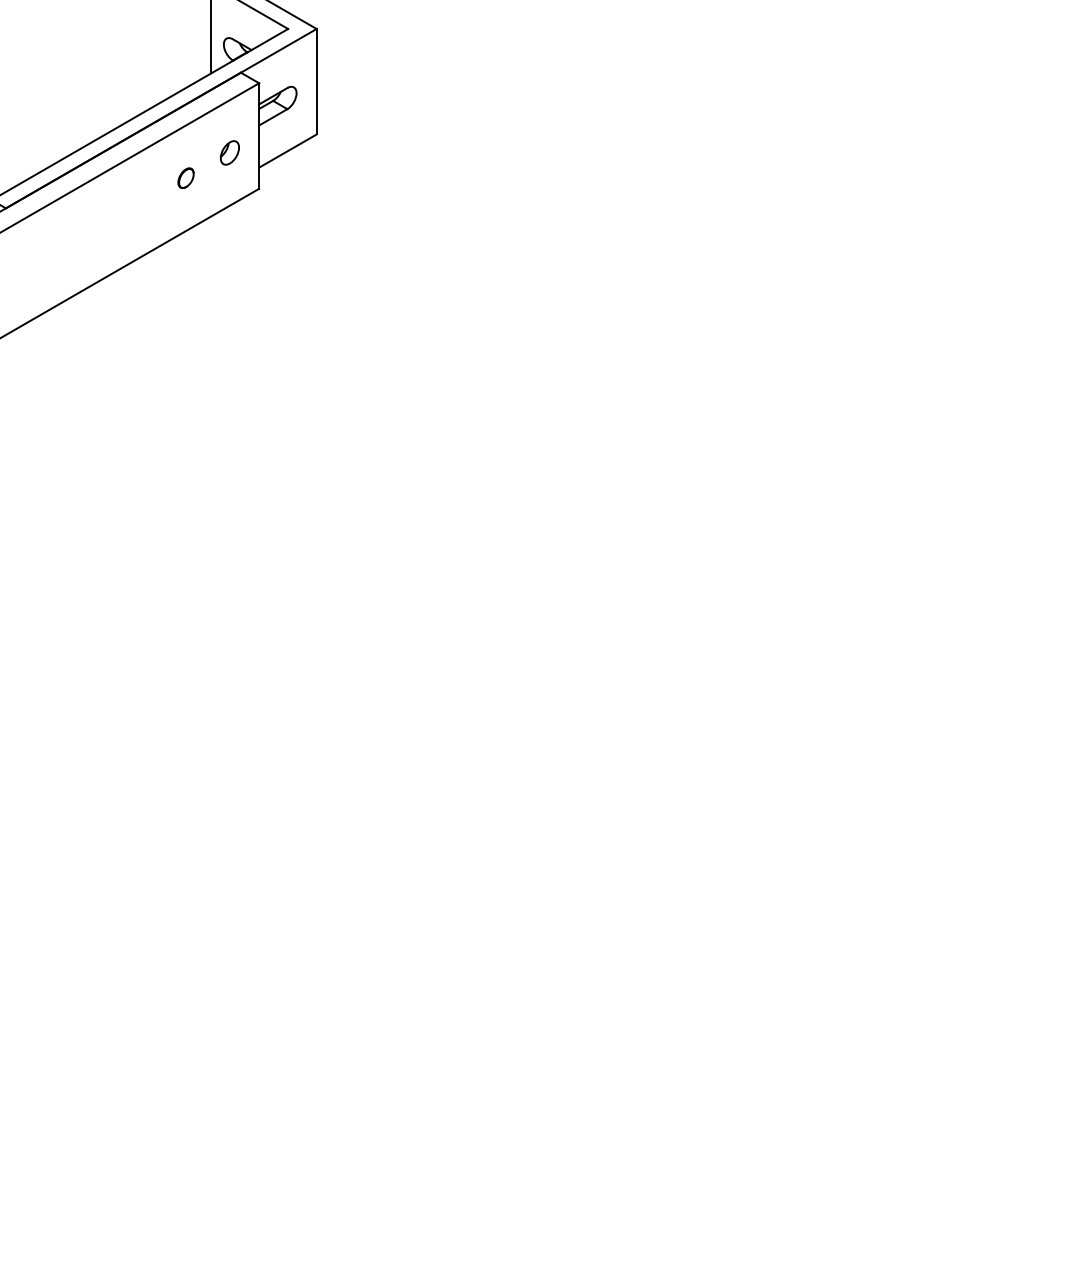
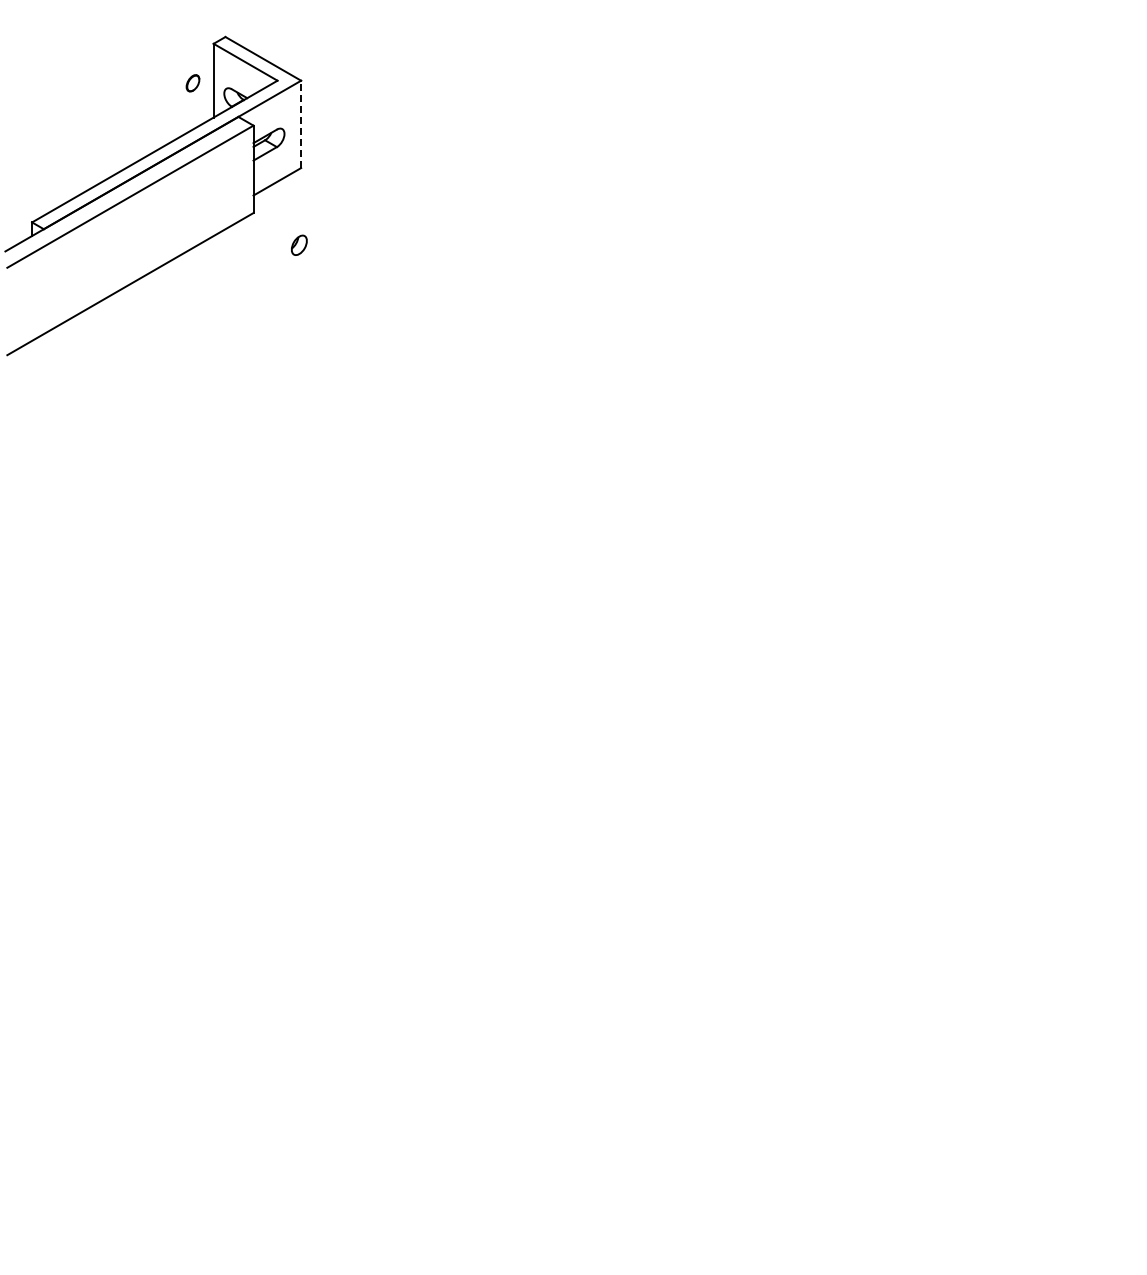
line: (317, 81) -> (301, 124), solid -> dashed
part: (230, 151) -> (299, 244), moved
part: (185, 178) -> (192, 83), moved

